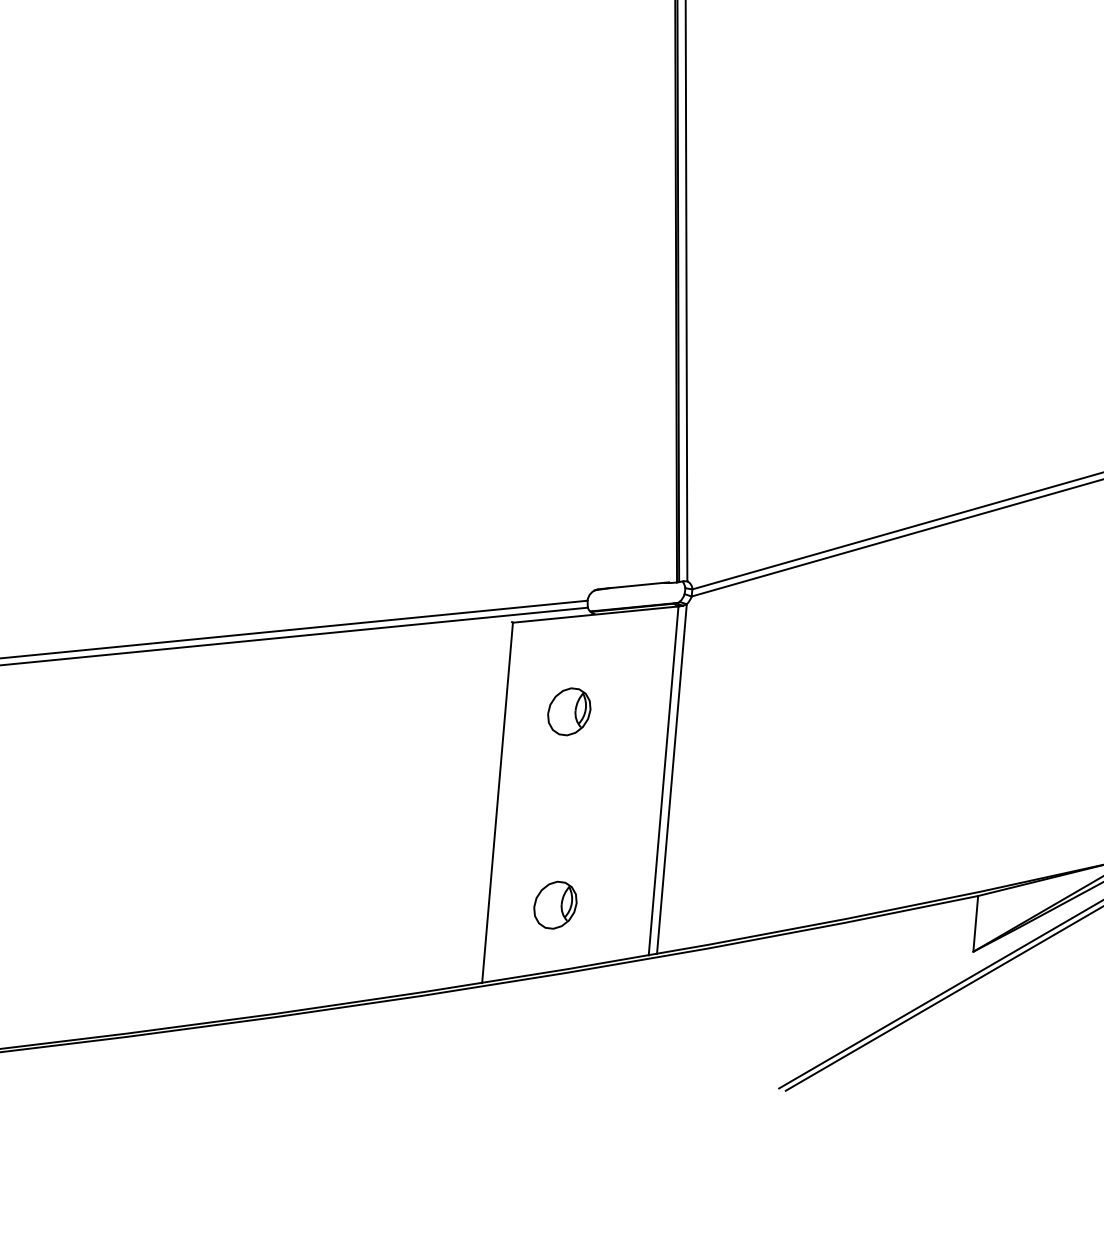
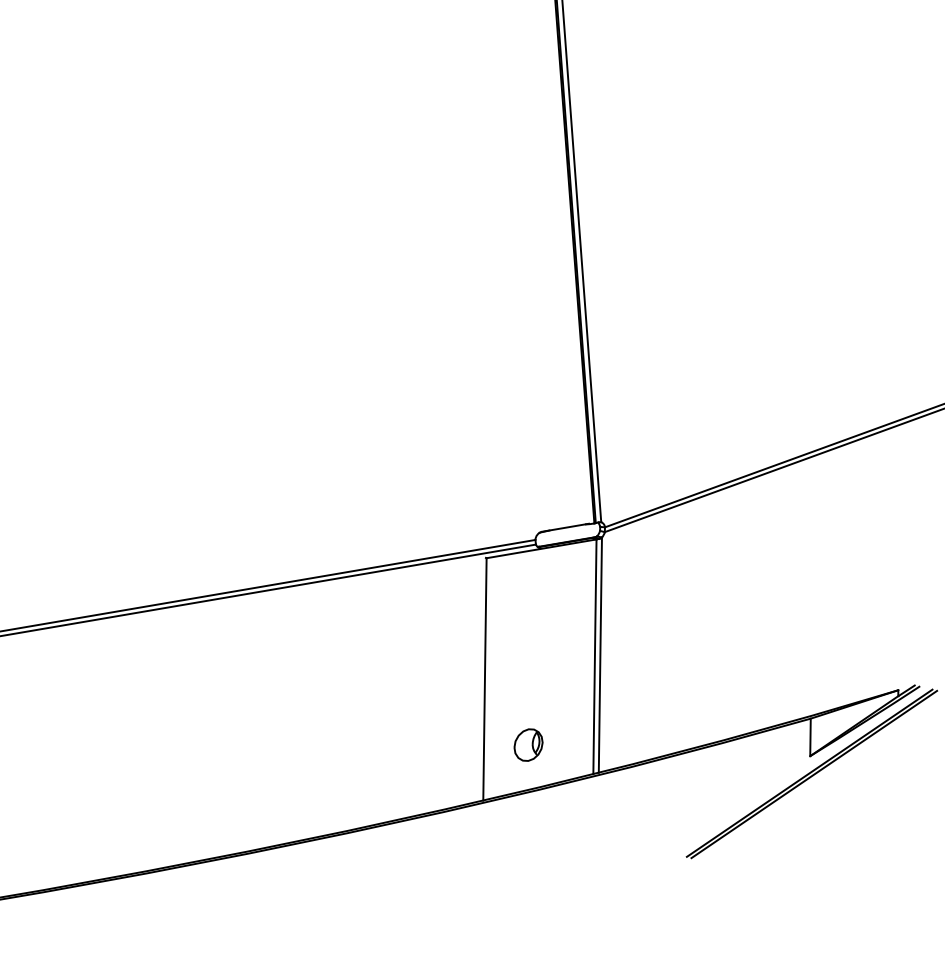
part: (569, 710) -> (528, 614), removed

